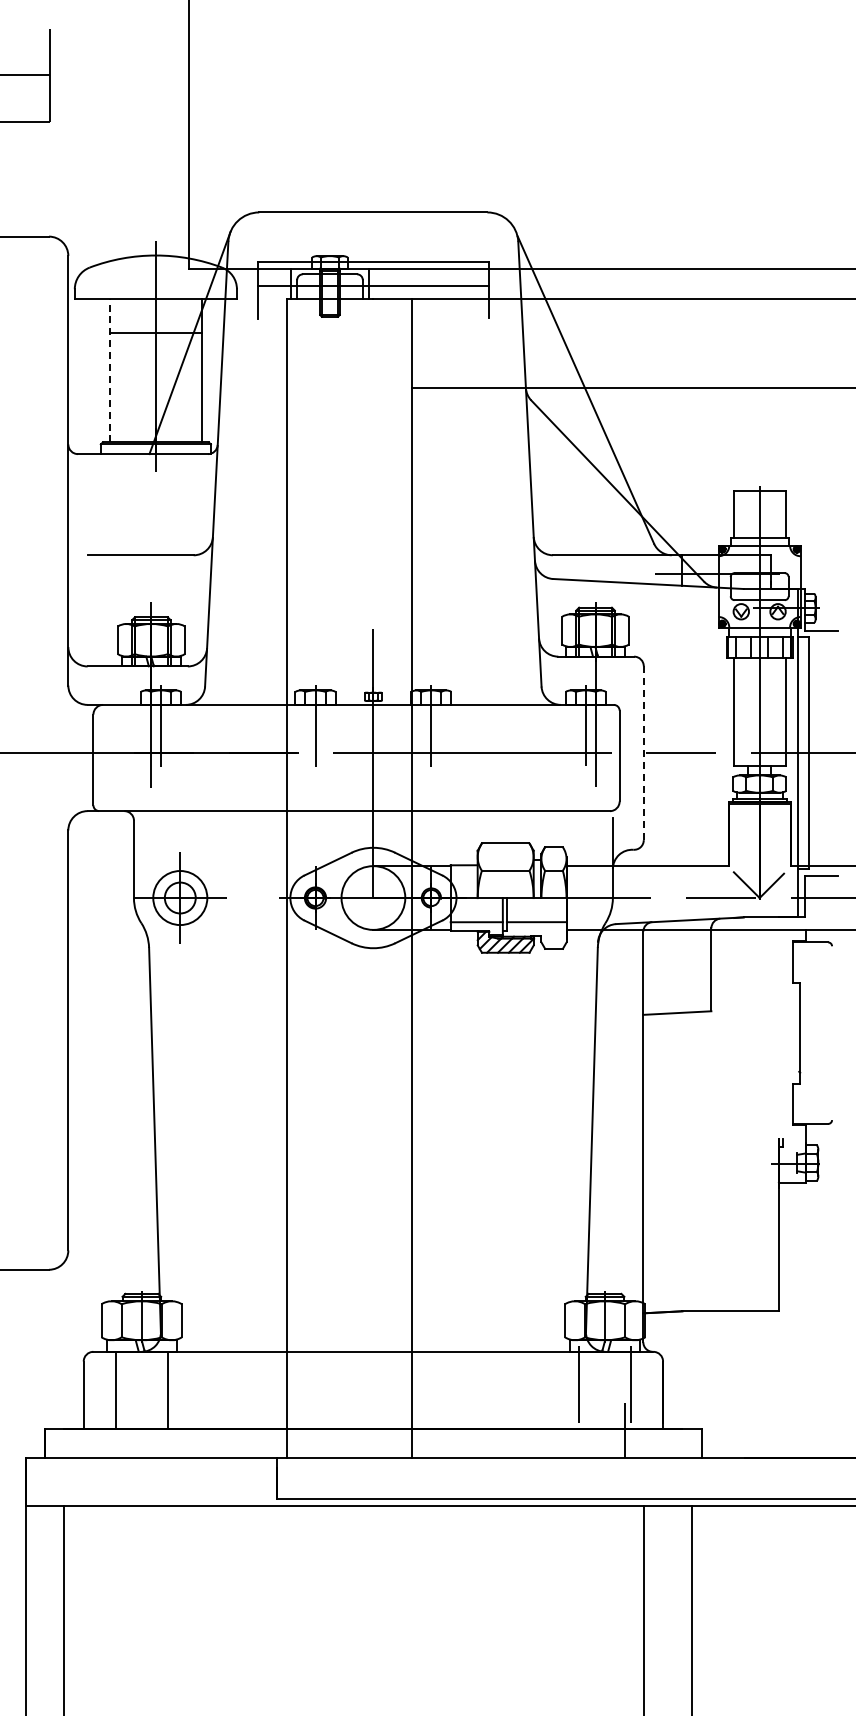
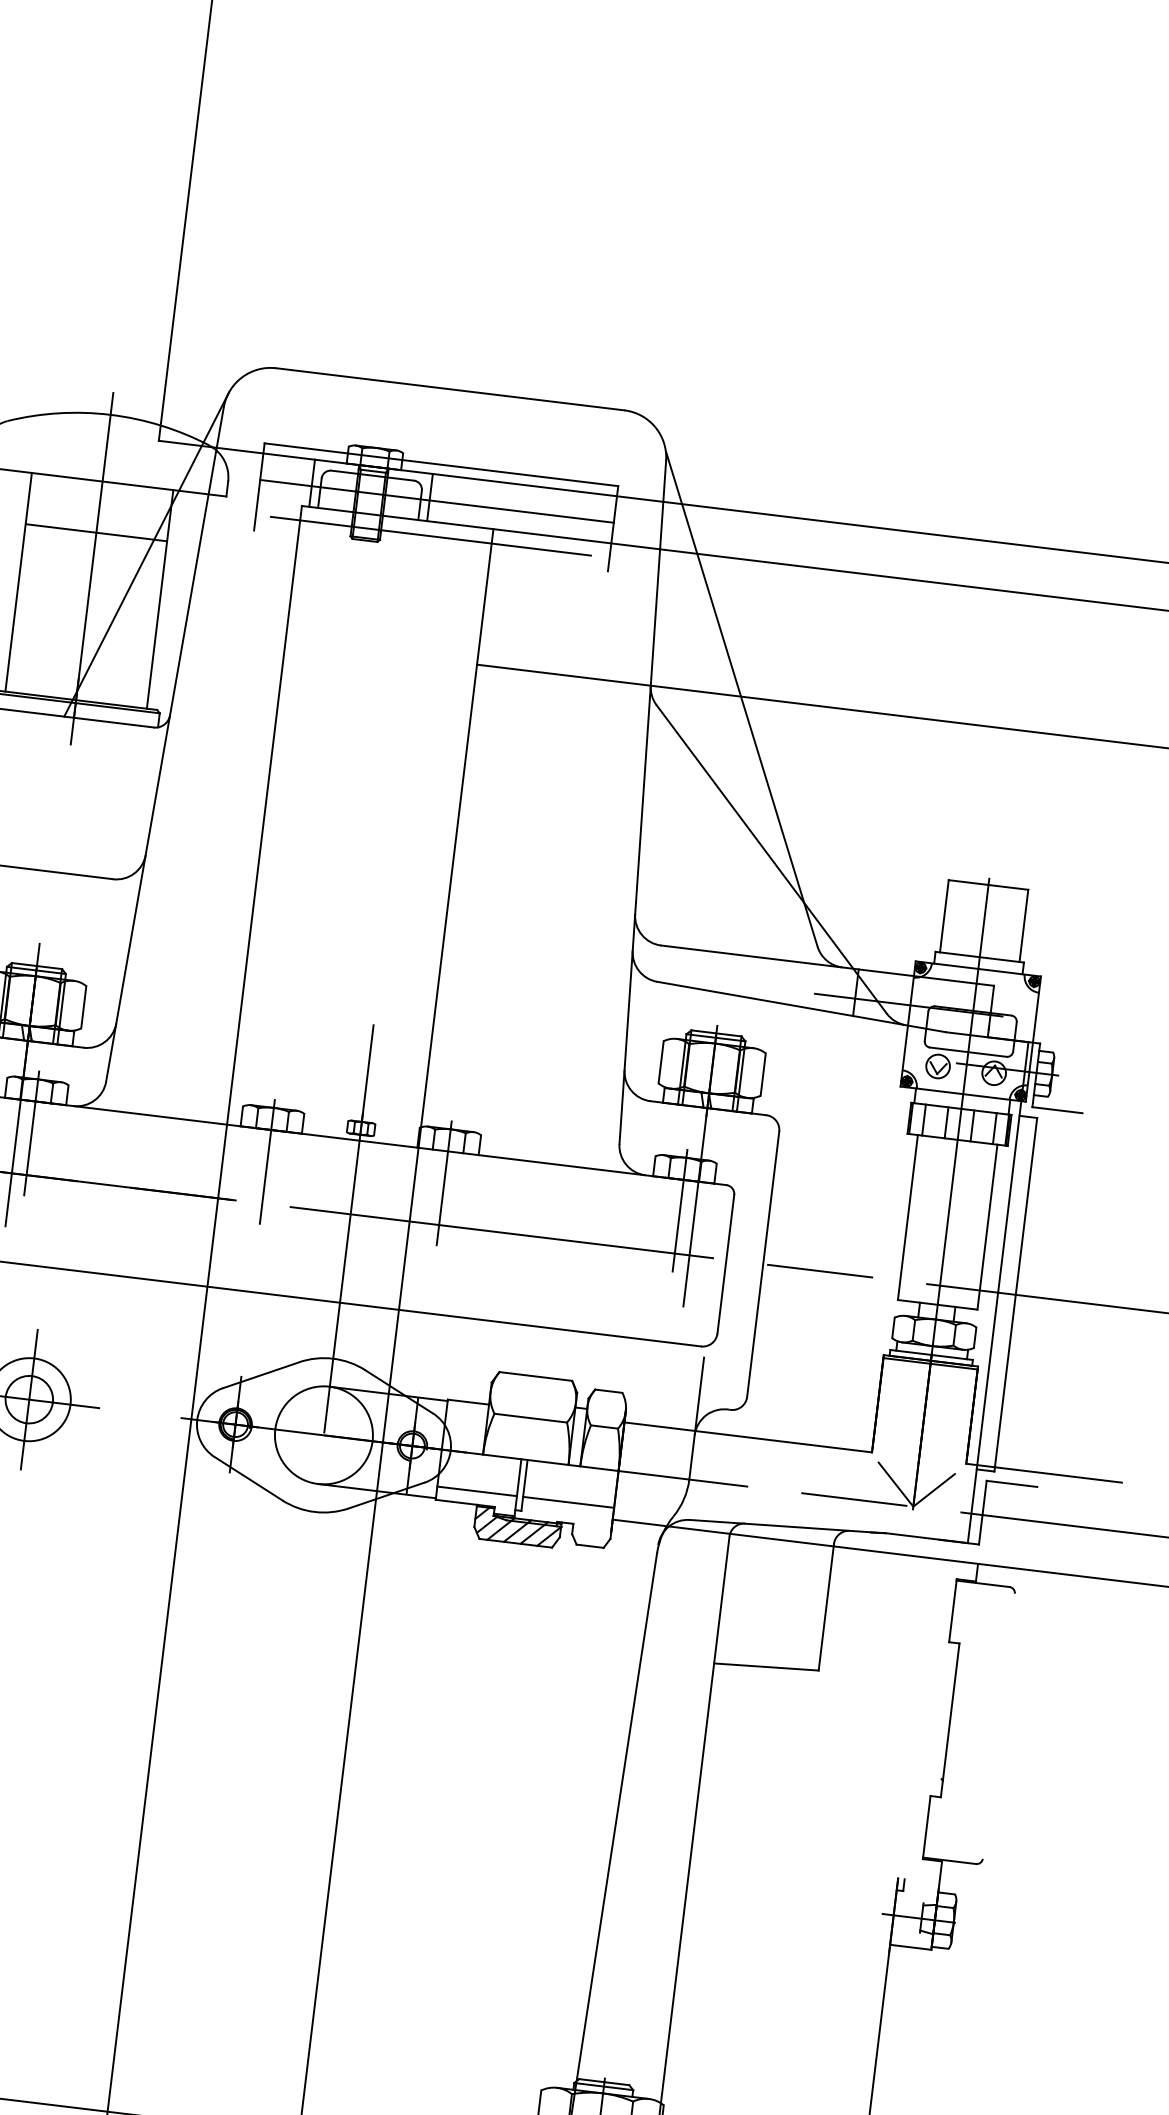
line: (372, 308) -> (431, 535), added
line: (109, 370) -> (18, 581), dashed -> solid
line: (643, 753) -> (762, 1264), dashed -> solid

